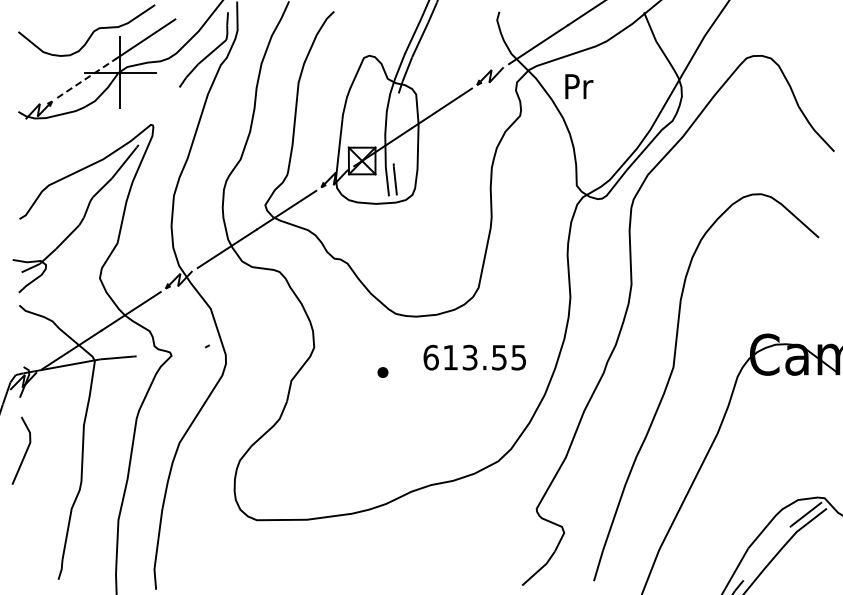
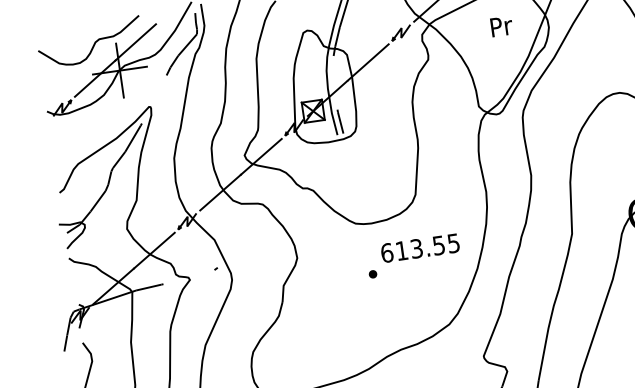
line: (87, 78) -> (95, 78), dashed -> solid
text: (579, 86) -> (501, 26), moved
part: (382, 372) -> (372, 274), moved

